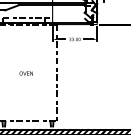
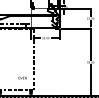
text: (26, 72) -> (22, 77), moved

